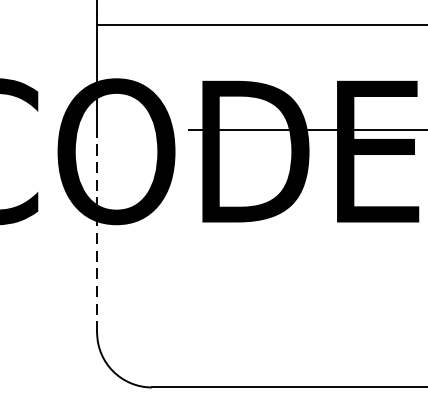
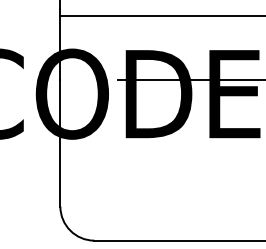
line: (97, 231) -> (60, 143), dashed -> solid

